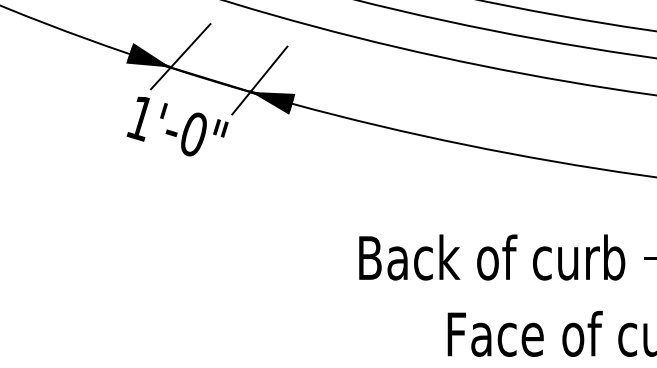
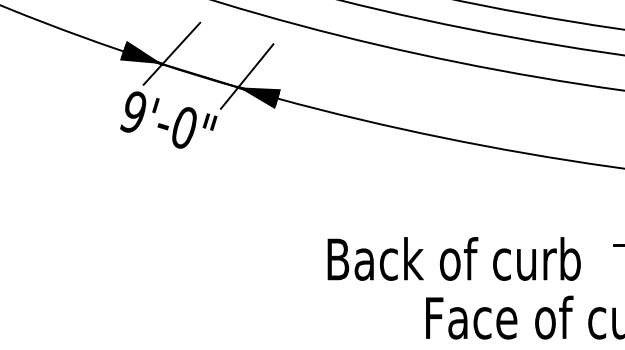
text: (140, 118) -> (133, 112), 1'-0" -> 9'-0"
text: (491, 257) -> (453, 258), moved

